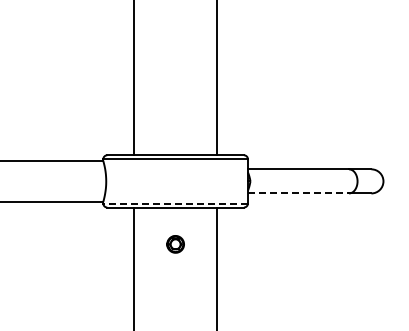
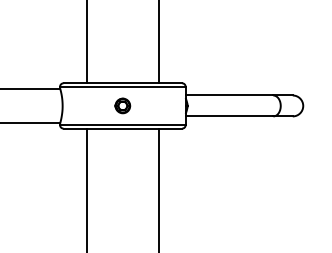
line: (298, 193) -> (229, 116), dashed -> solid
line: (175, 203) -> (122, 125), dashed -> solid
part: (175, 244) -> (122, 106), moved

